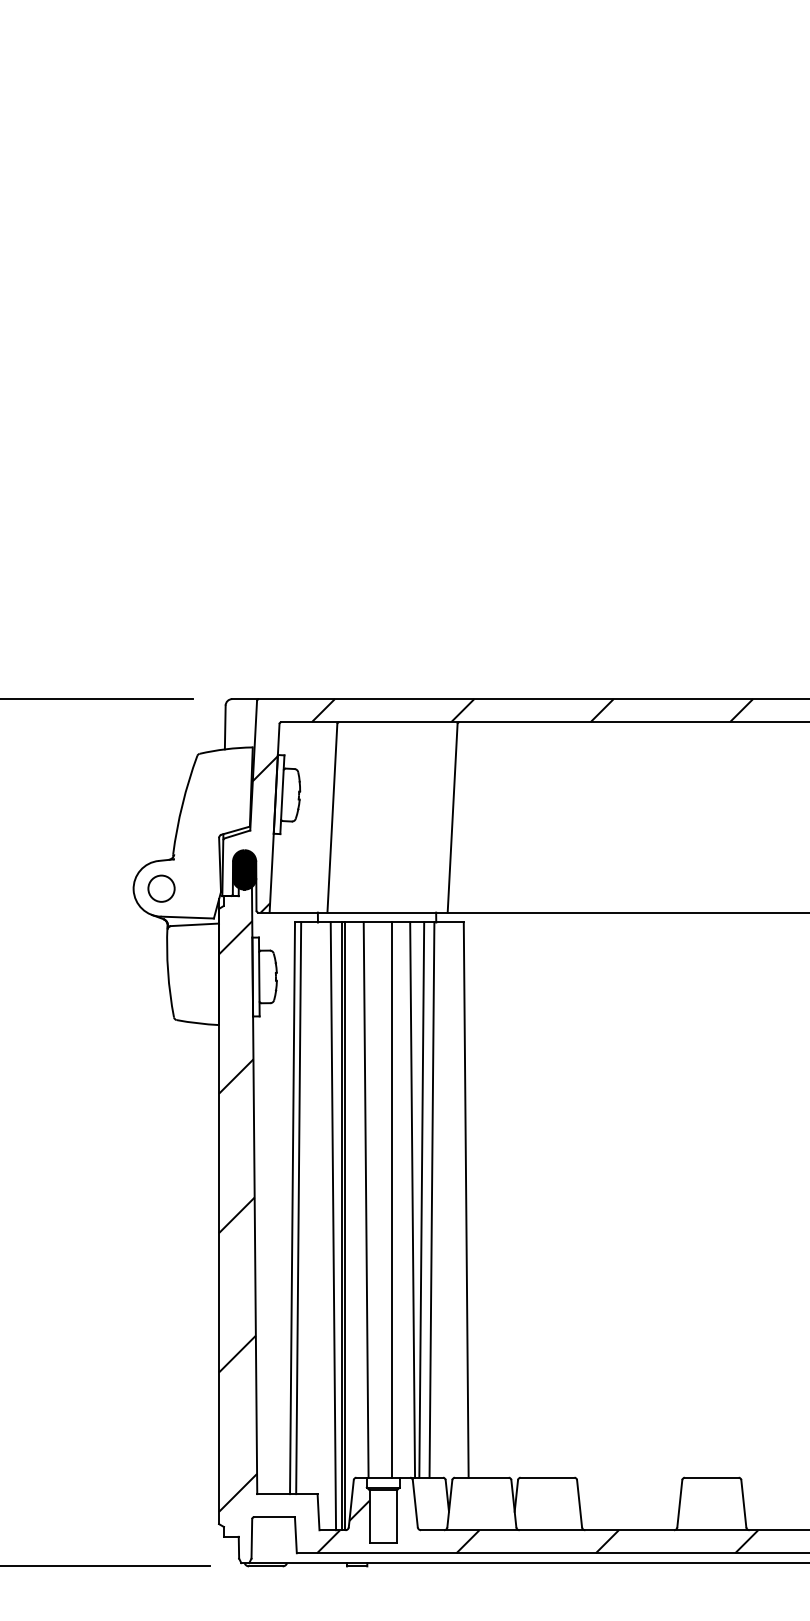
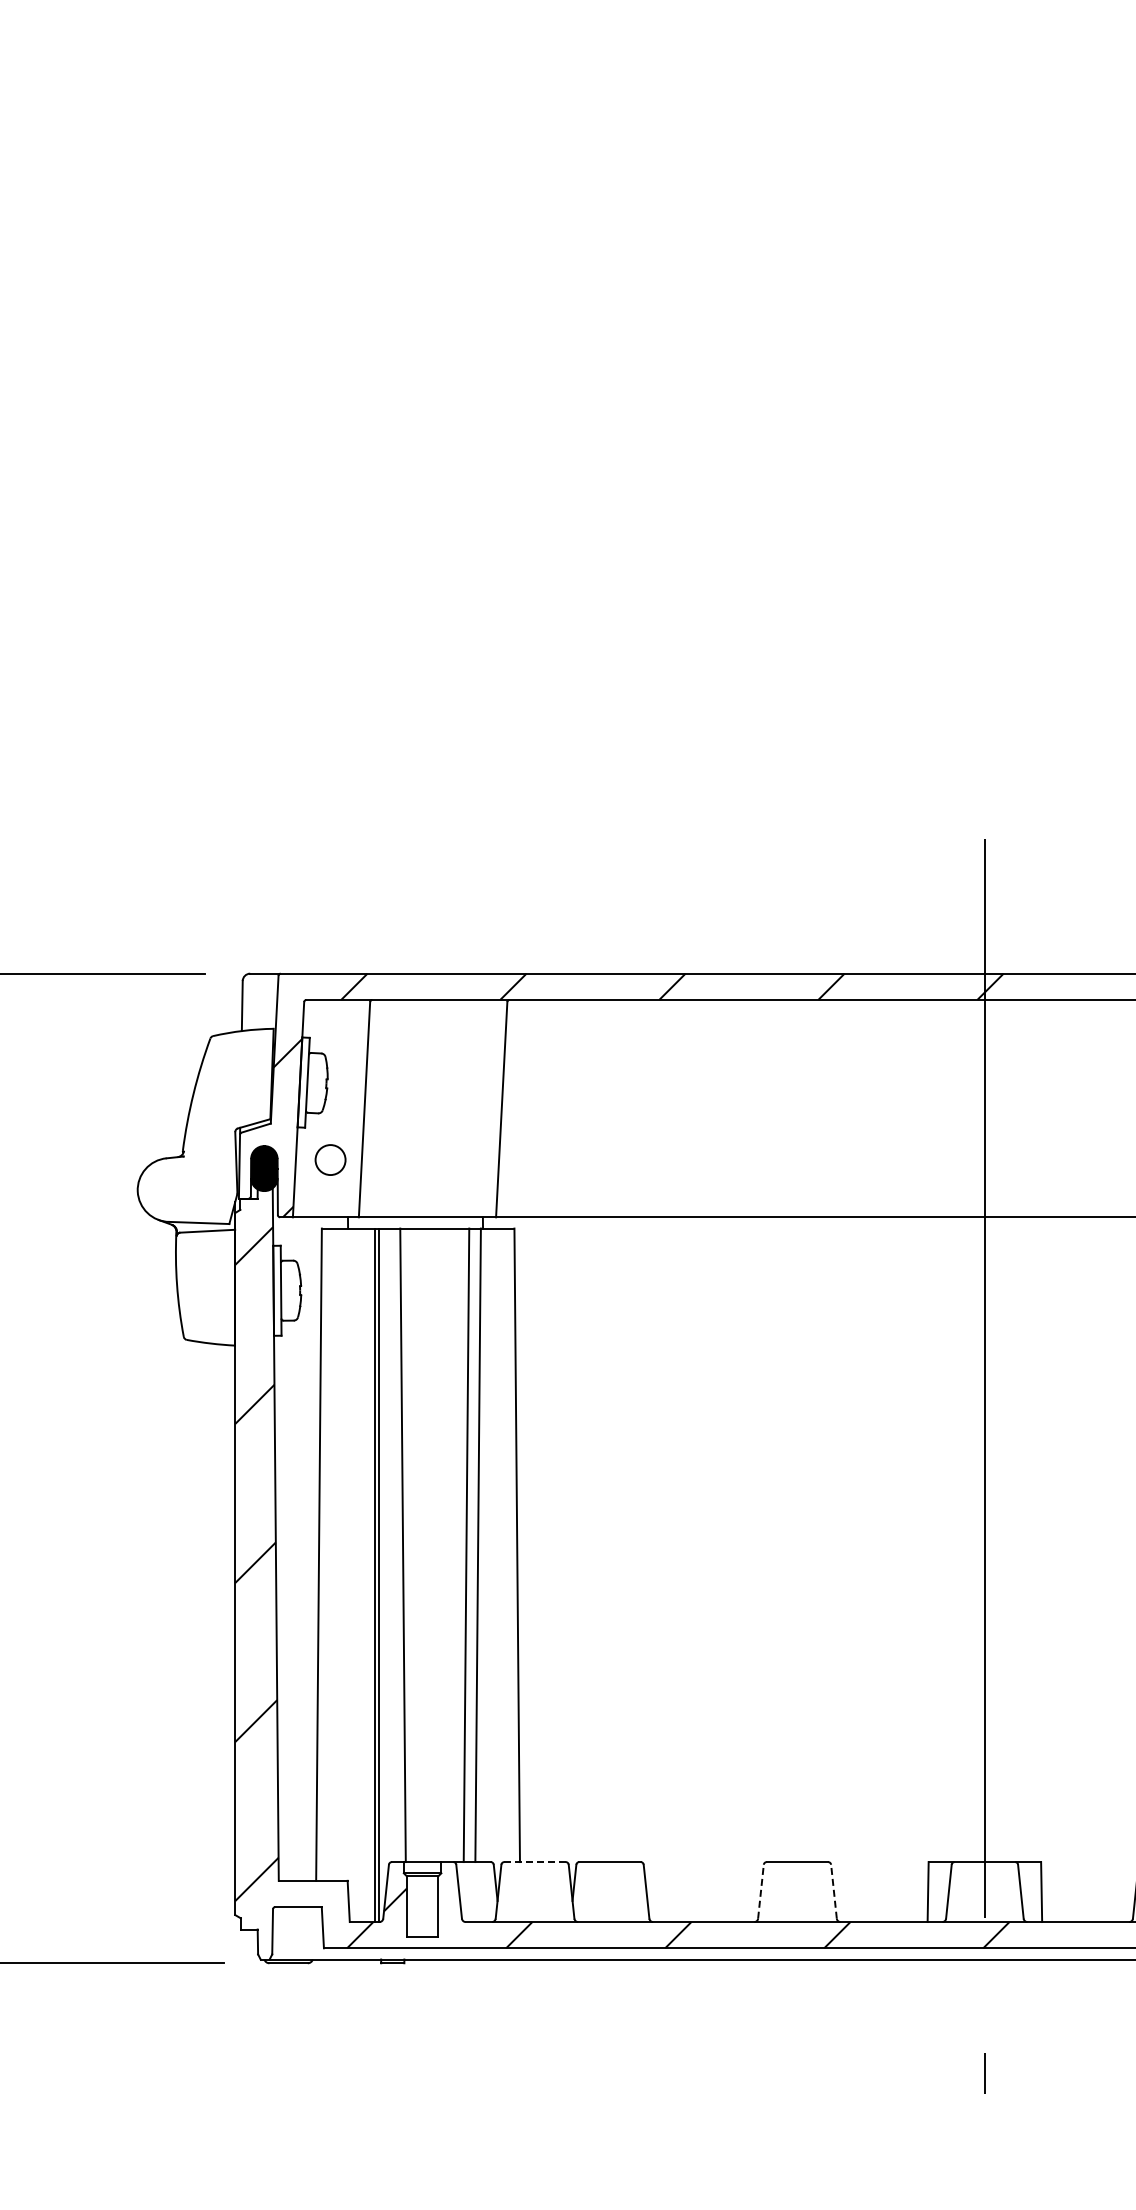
circle: (161, 888) -> (330, 1159), moved
line: (391, 1200) -> (432, 1545), removed
line: (412, 1200) -> (455, 1545), removed
line: (298, 1208) -> (325, 1554), removed
line: (333, 1226) -> (365, 1575), removed
line: (482, 1478) -> (535, 1862), solid -> dashed
line: (680, 1503) -> (761, 1891), solid -> dashed
line: (743, 1503) -> (833, 1891), solid -> dashed

